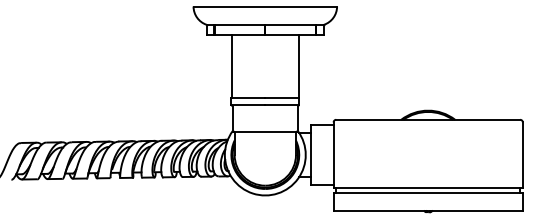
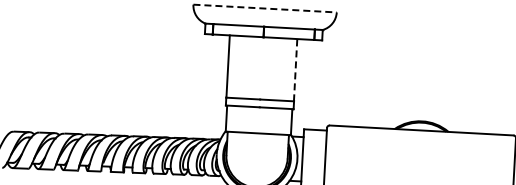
line: (265, 6) -> (265, 8), solid -> dashed
line: (299, 65) -> (296, 69), solid -> dashed

